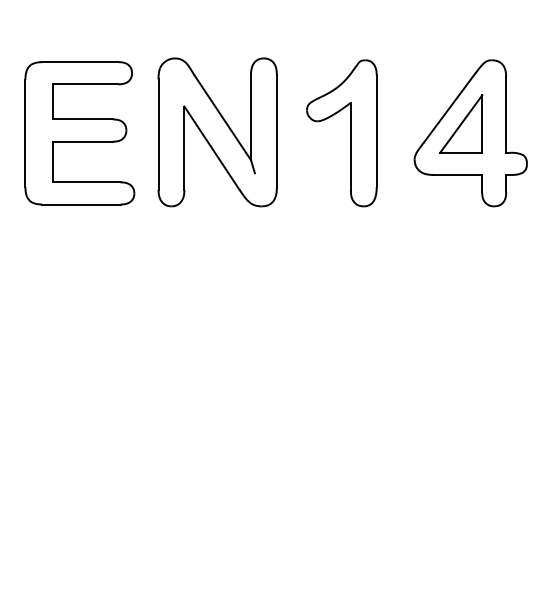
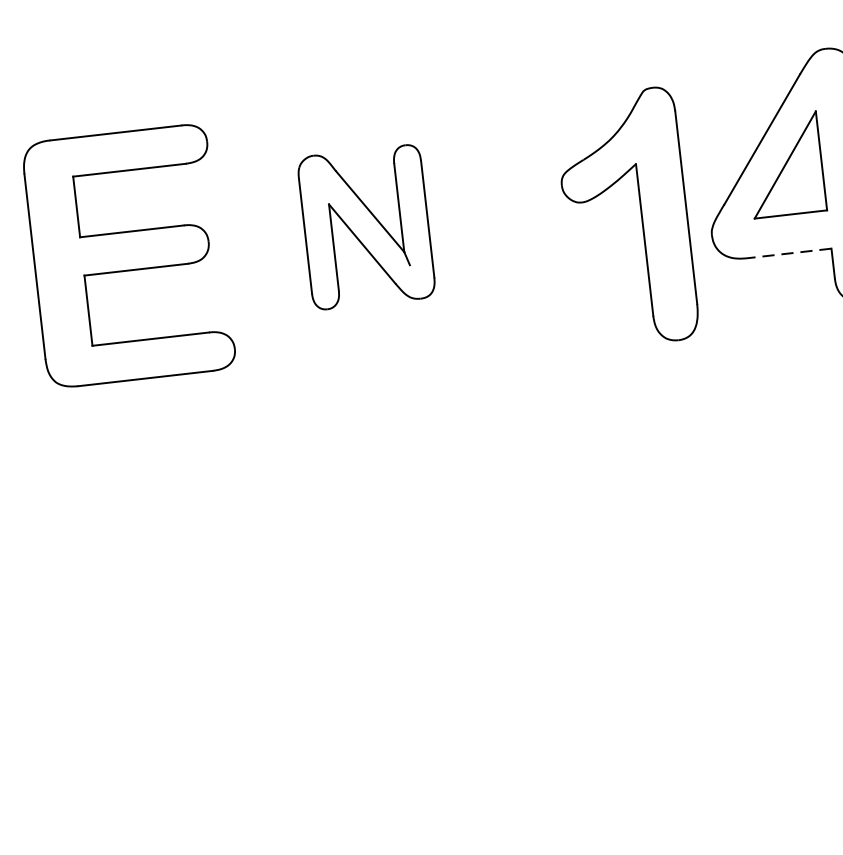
part: (217, 132) -> (366, 227), size x0.6
part: (350, 133) -> (641, 217), moved
line: (457, 174) -> (788, 252), solid -> dashed

